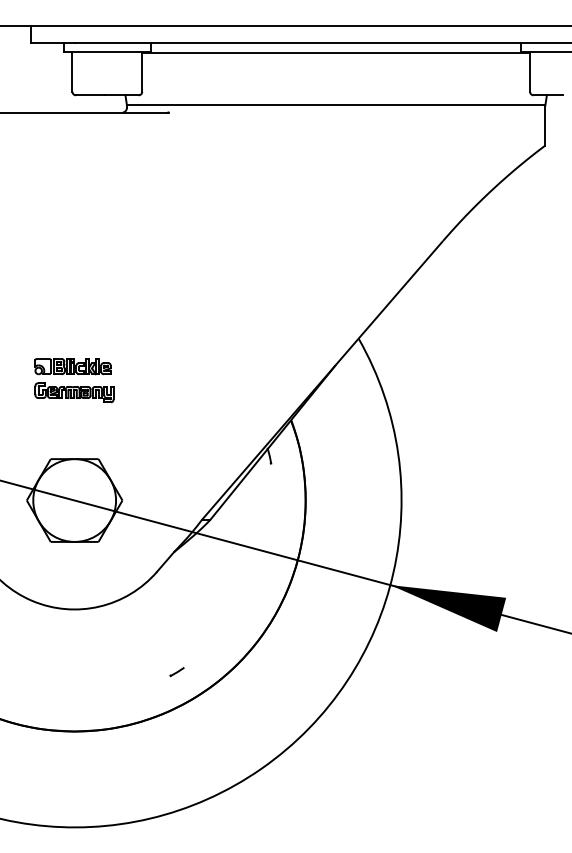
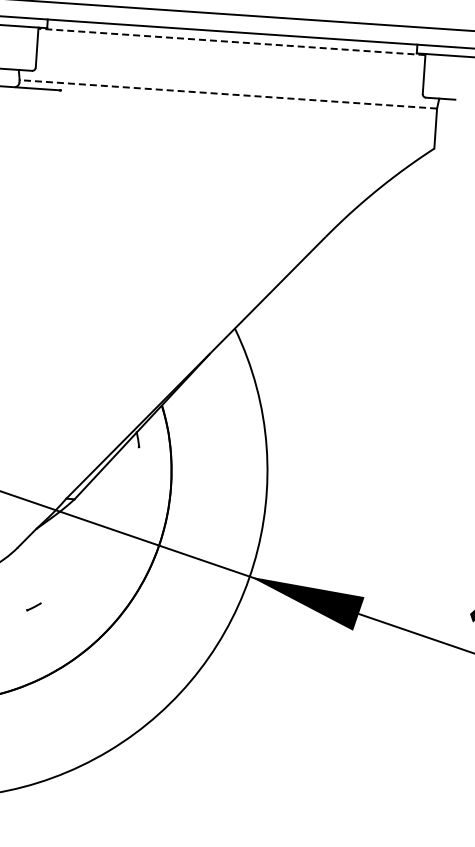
line: (336, 52) -> (232, 41), solid -> dashed
line: (335, 105) -> (227, 94), solid -> dashed
line: (176, 672) -> (33, 607), moved

